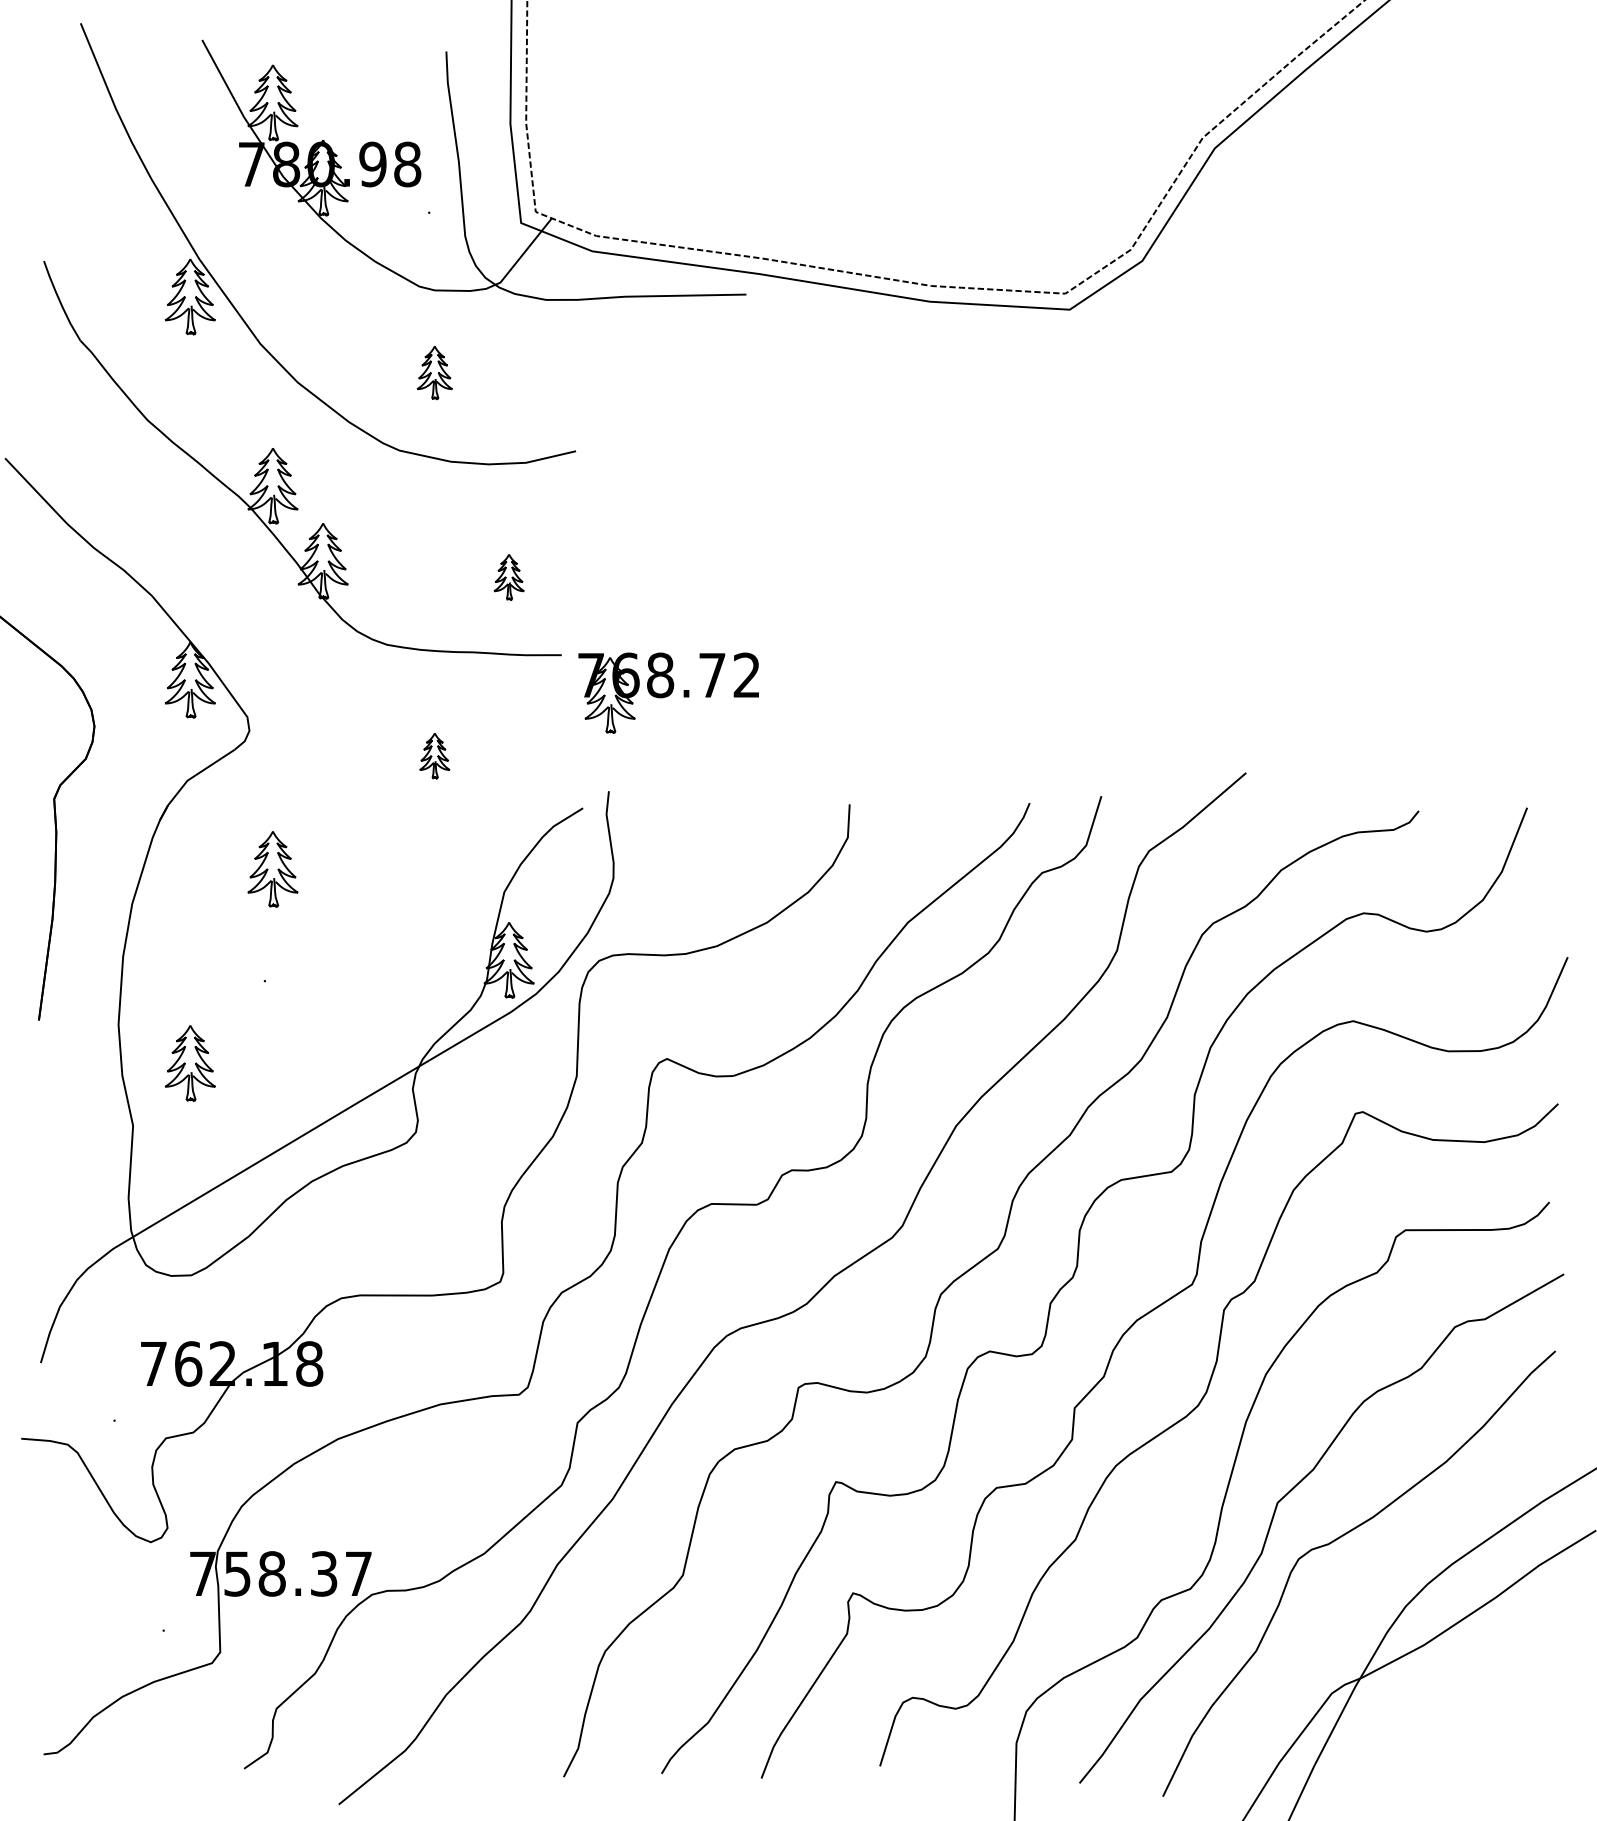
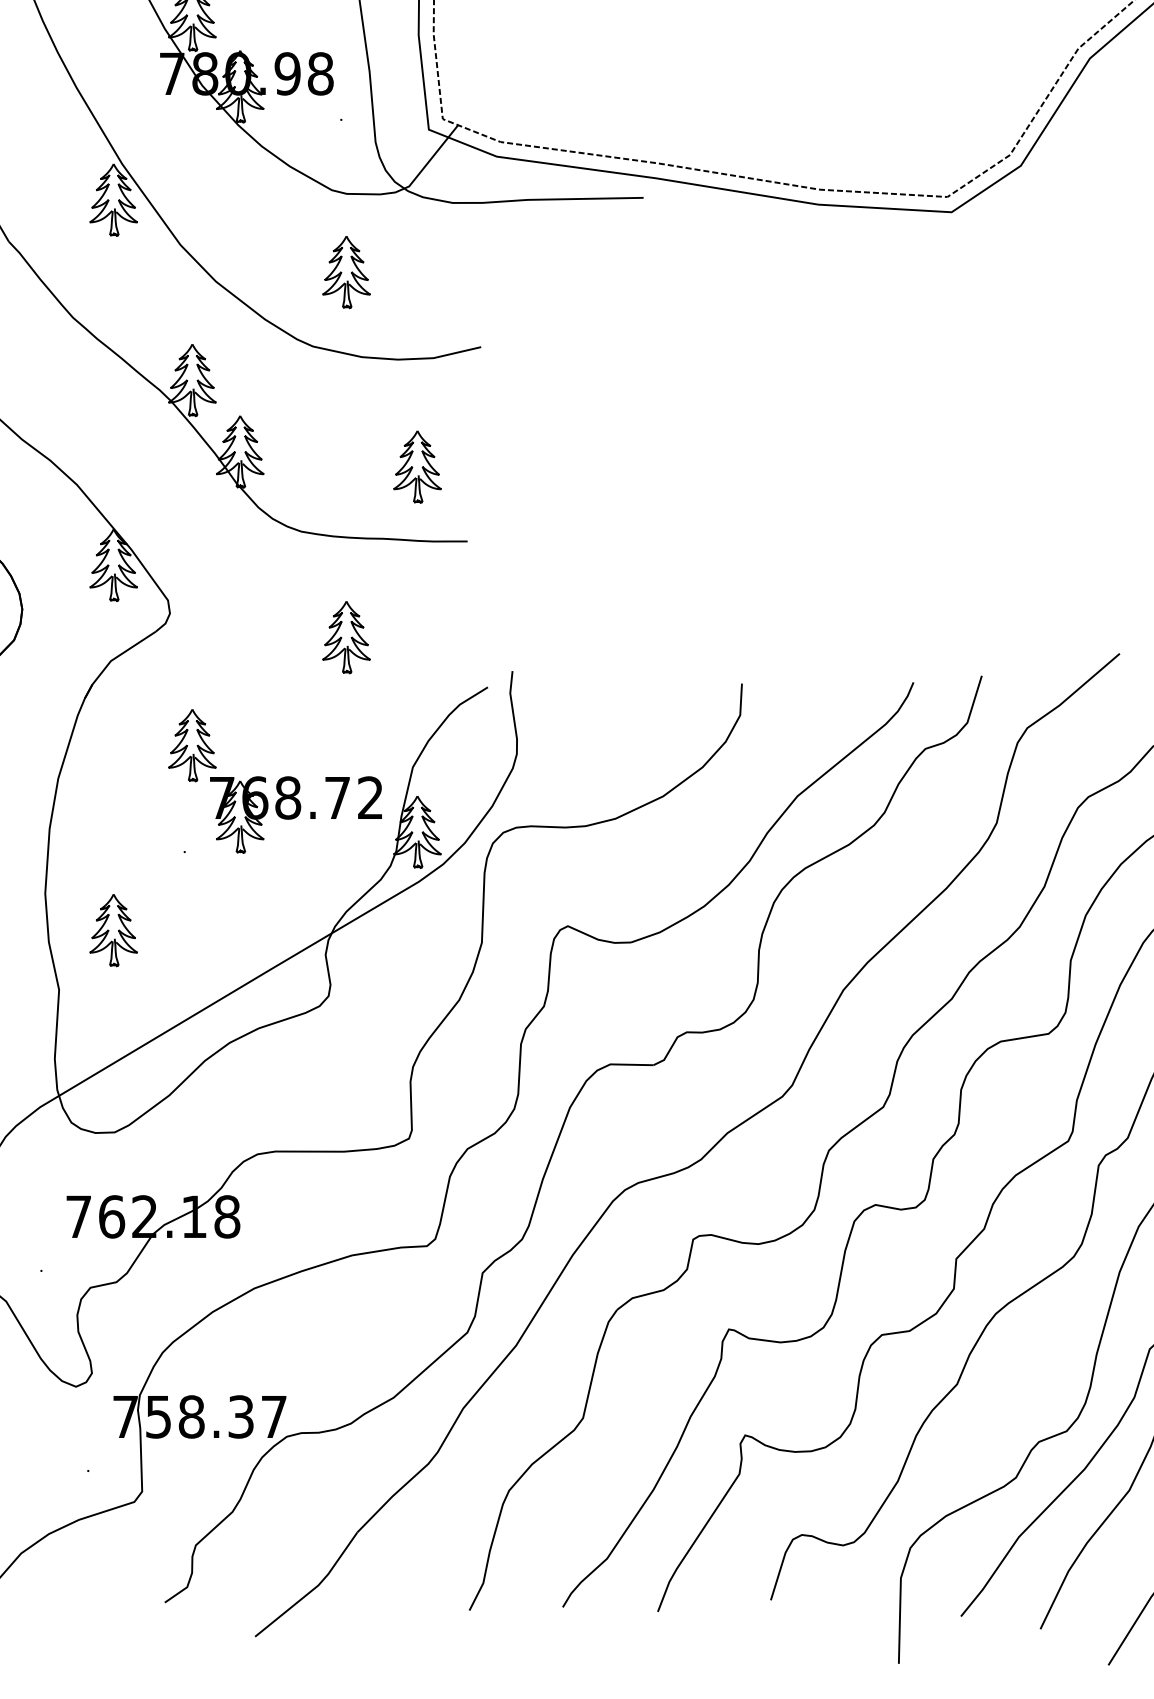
part: (434, 372) -> (346, 272), size x1.43
part: (508, 577) -> (416, 467), size x1.67
part: (668, 692) -> (295, 814), moved
part: (434, 755) -> (346, 637), size x1.67

